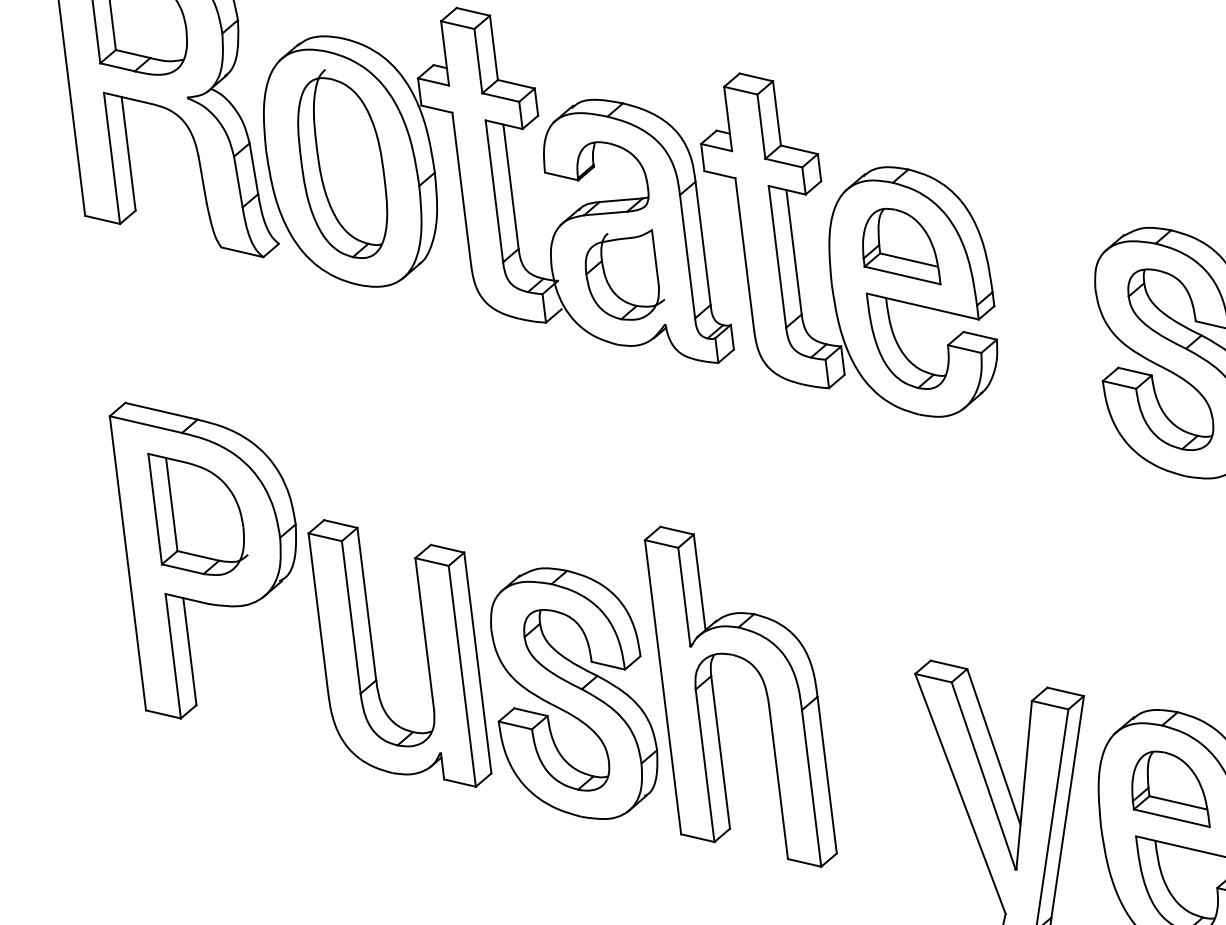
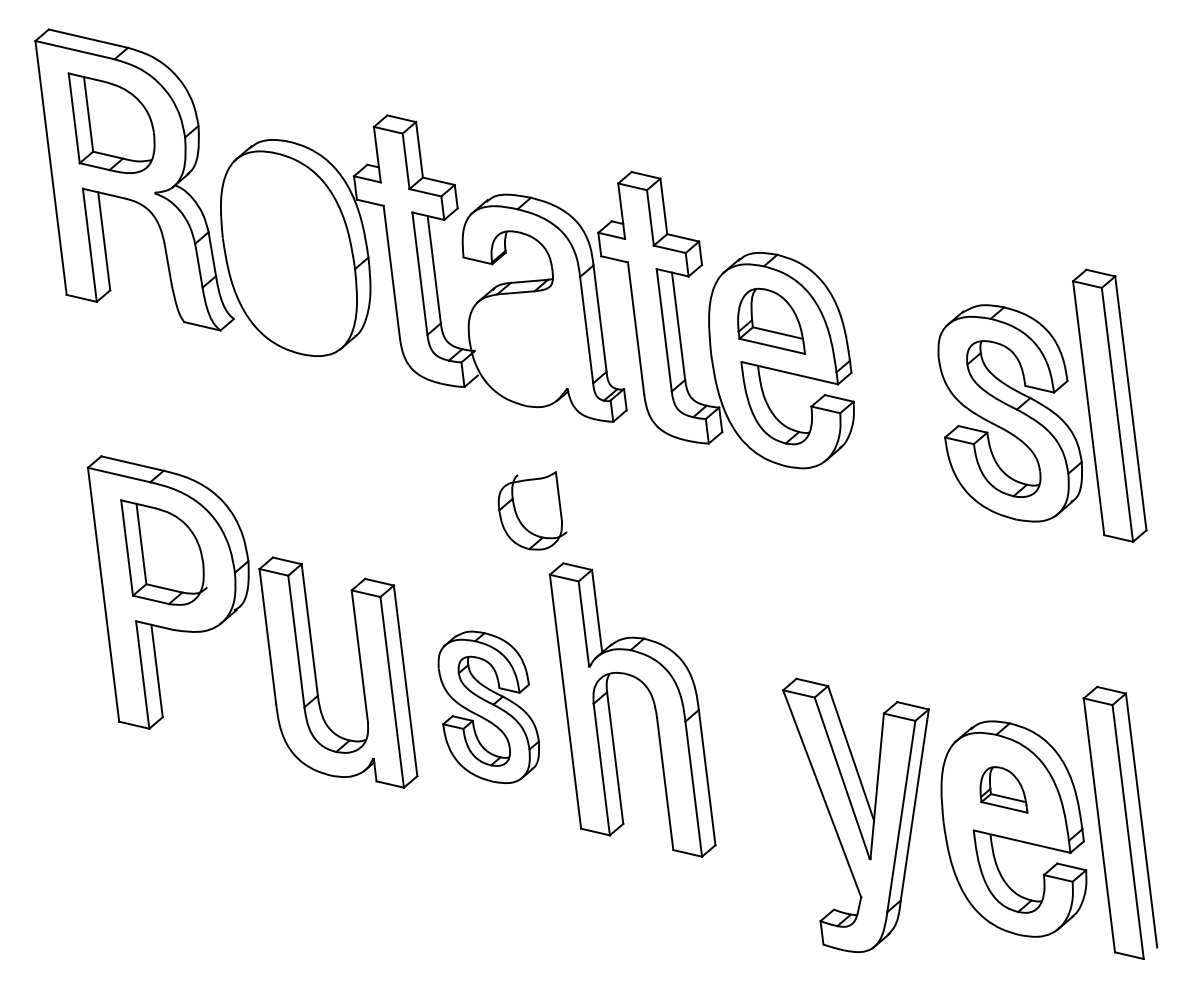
part: (342, 164) -> (288, 250), removed
part: (624, 274) -> (532, 510), moved
part: (573, 693) -> (488, 707), size x0.7
part: (1170, 788) -> (1003, 789), size x0.7

